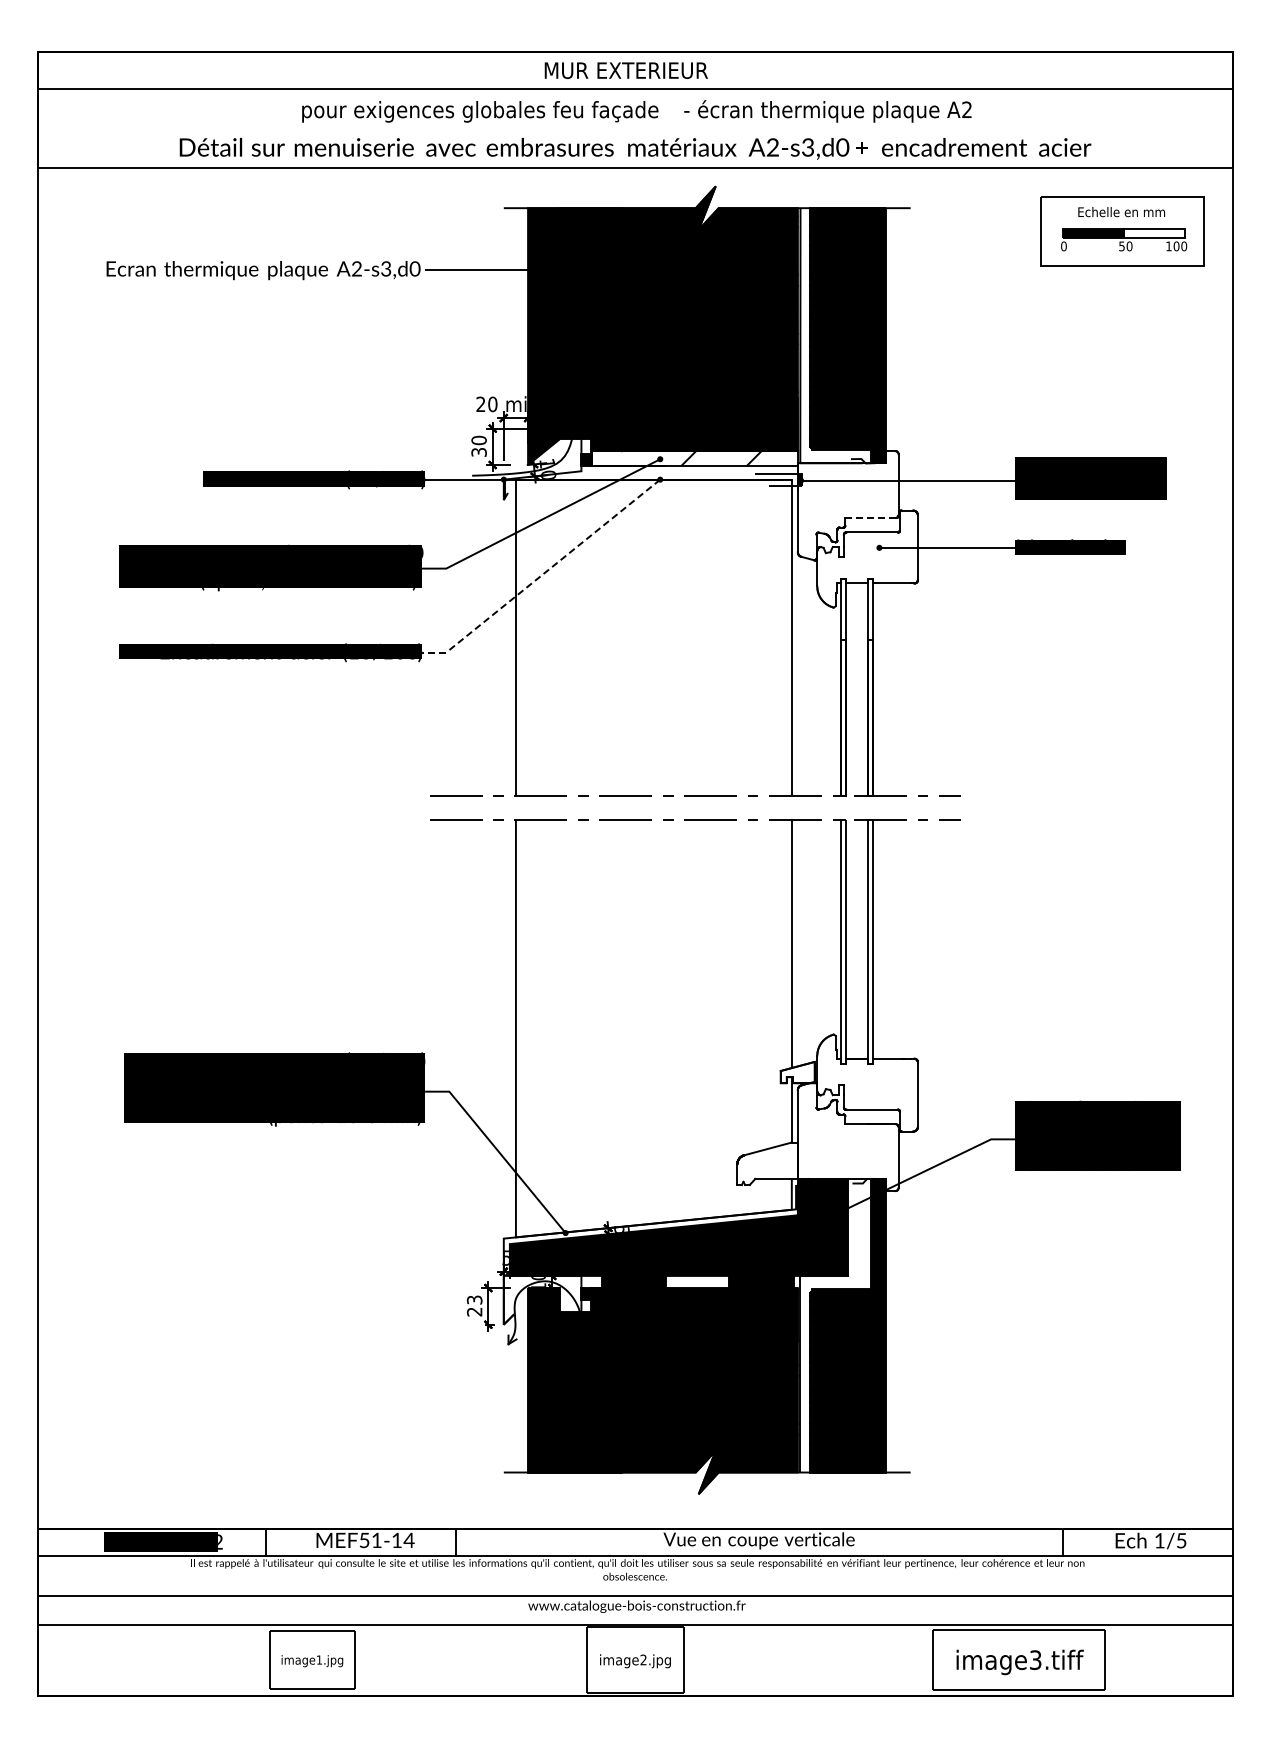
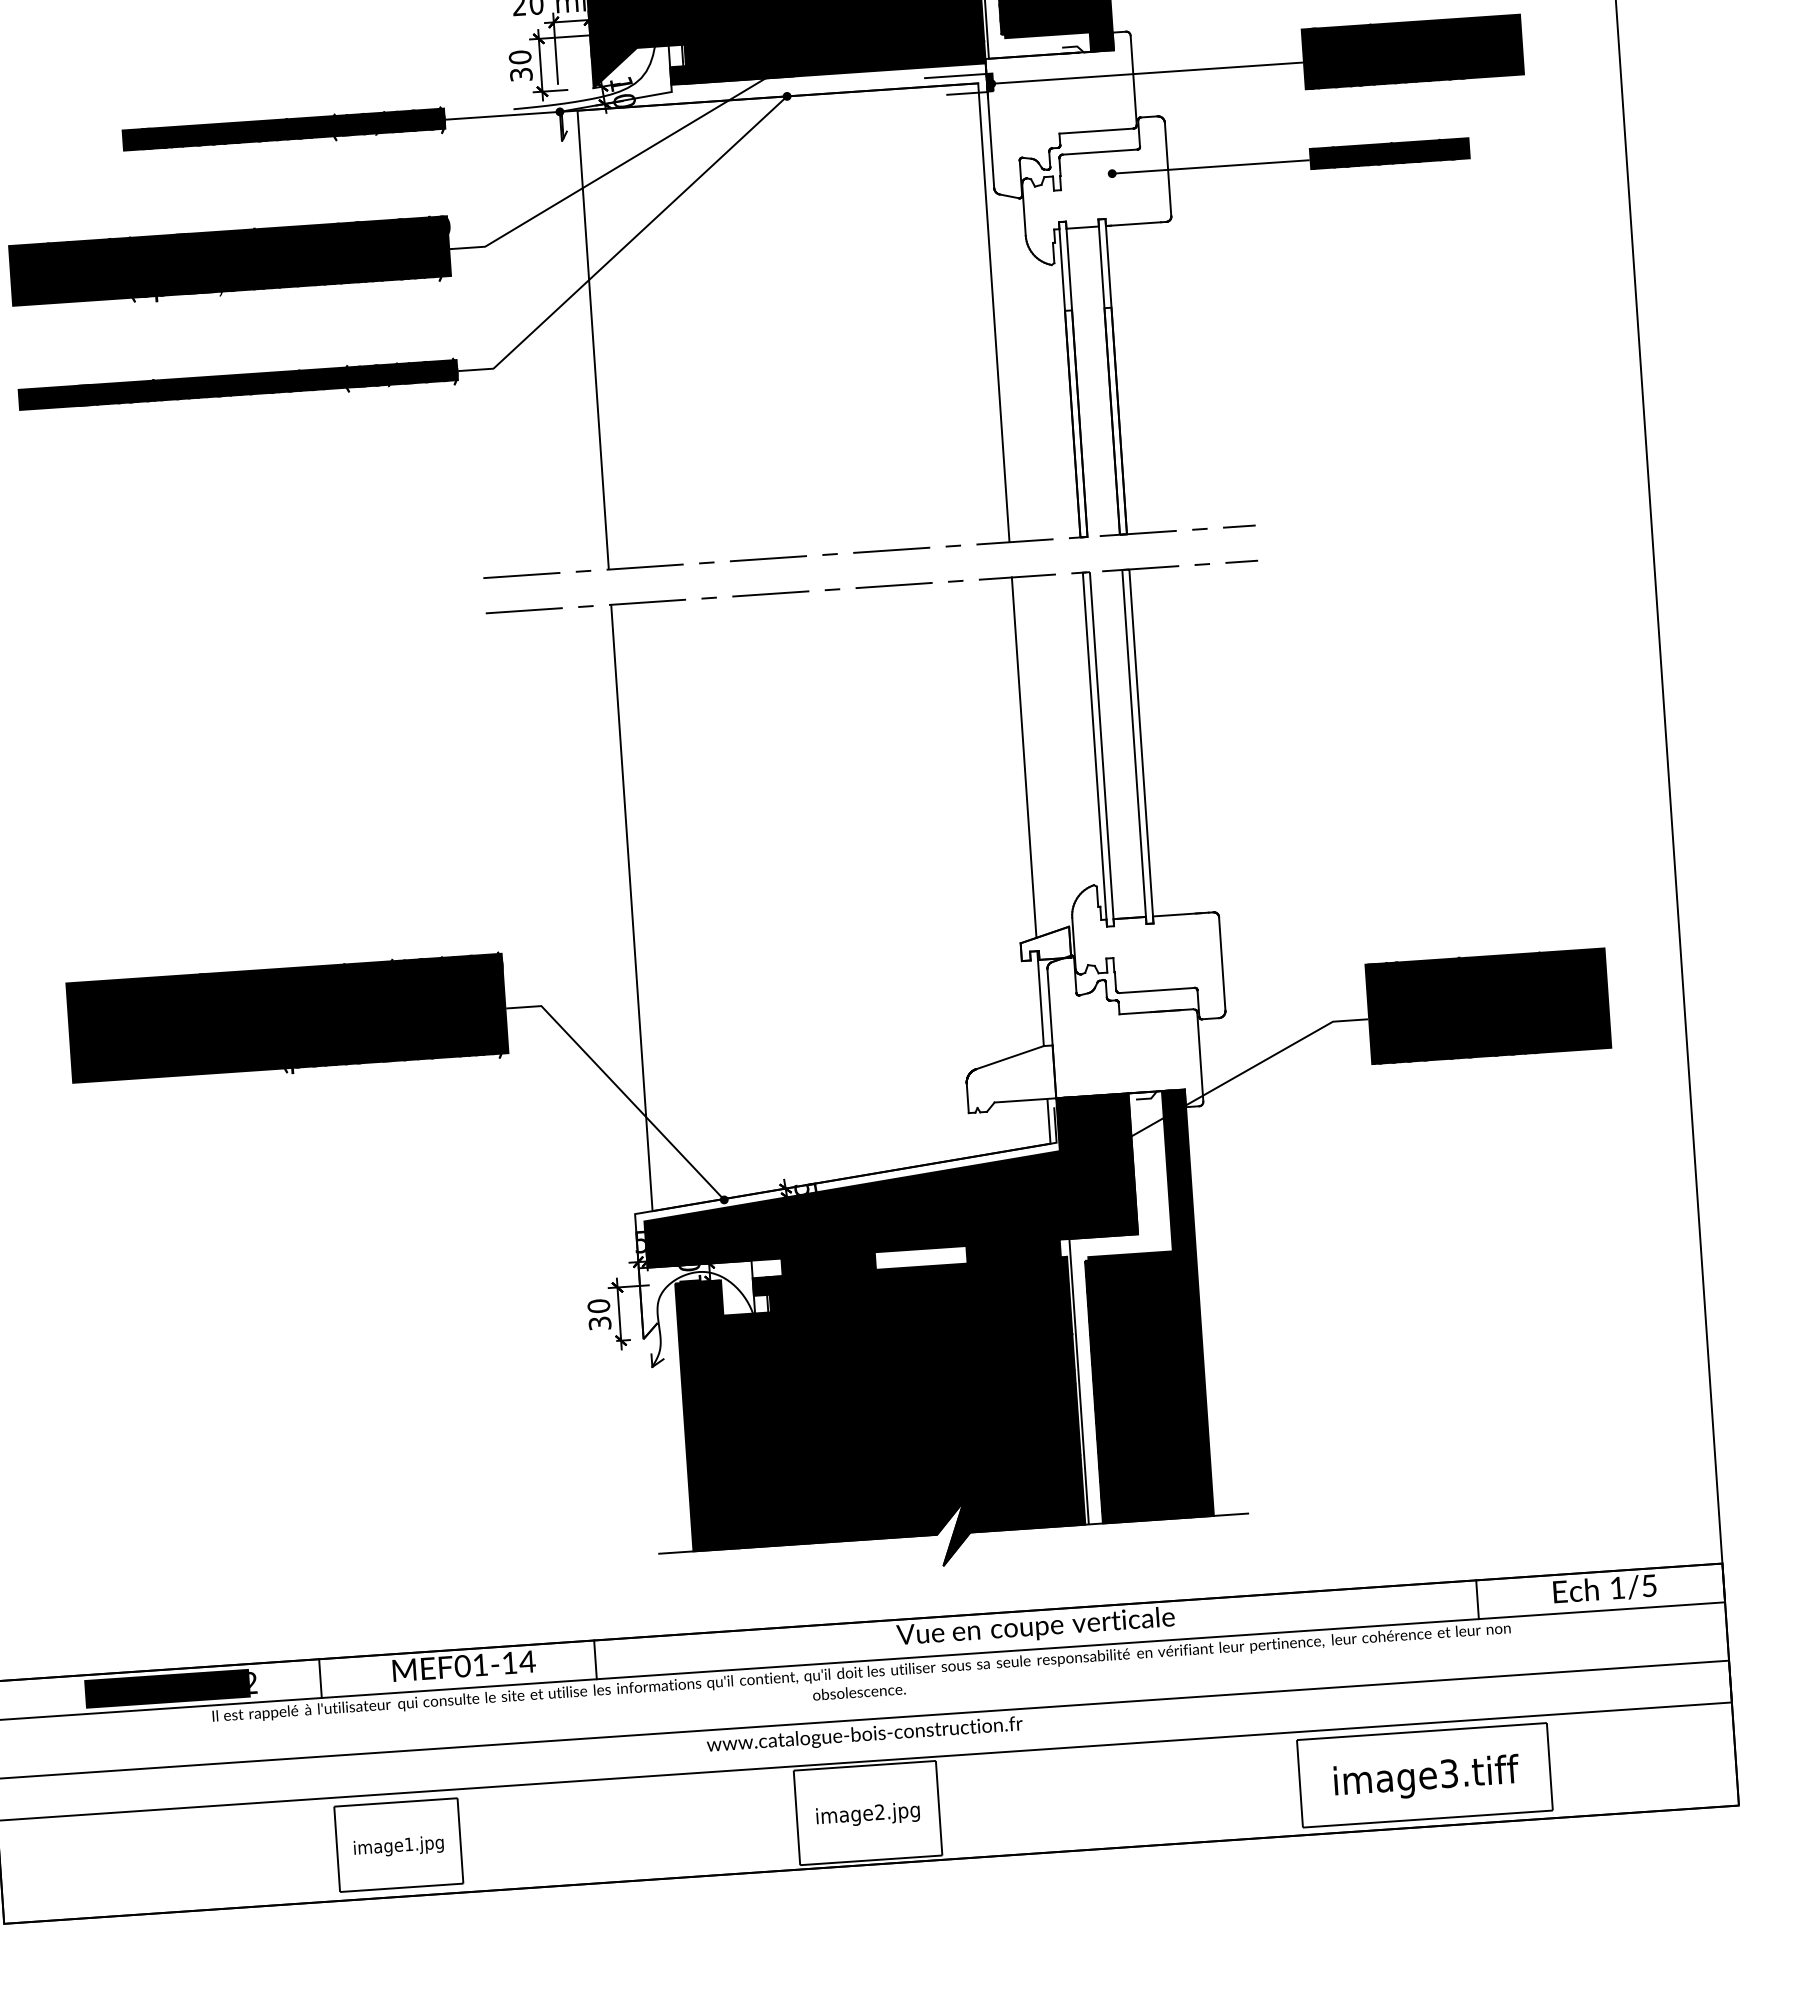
fill: (694, 458) -> (834, 62), added
line: (871, 517) -> (1097, 130), dashed -> solid
line: (543, 574) -> (626, 245), dashed -> solid
text: (474, 1305) -> (599, 1314), 23 -> 30
text: (364, 1540) -> (462, 1666), \c16711848;MEF51-14 -> \c16711848;MEF01-14

